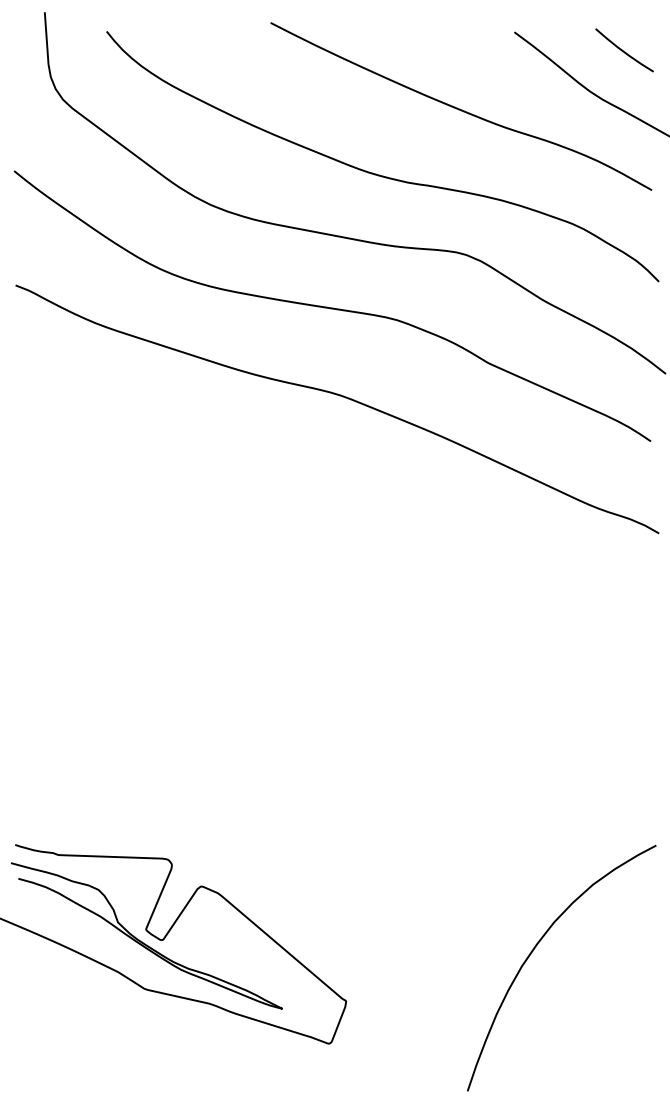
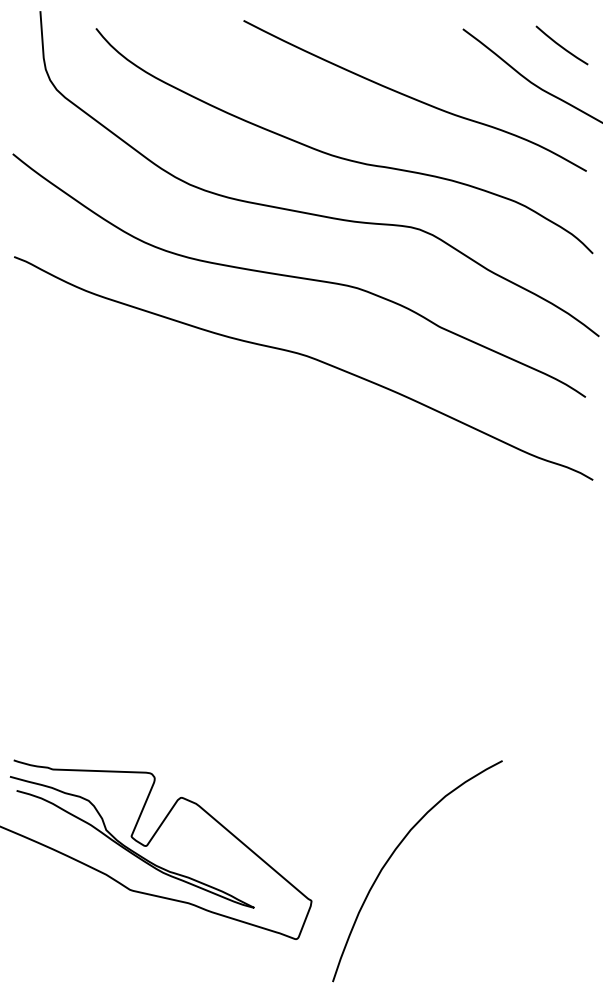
curve: (535, 949) -> (393, 854), moved

